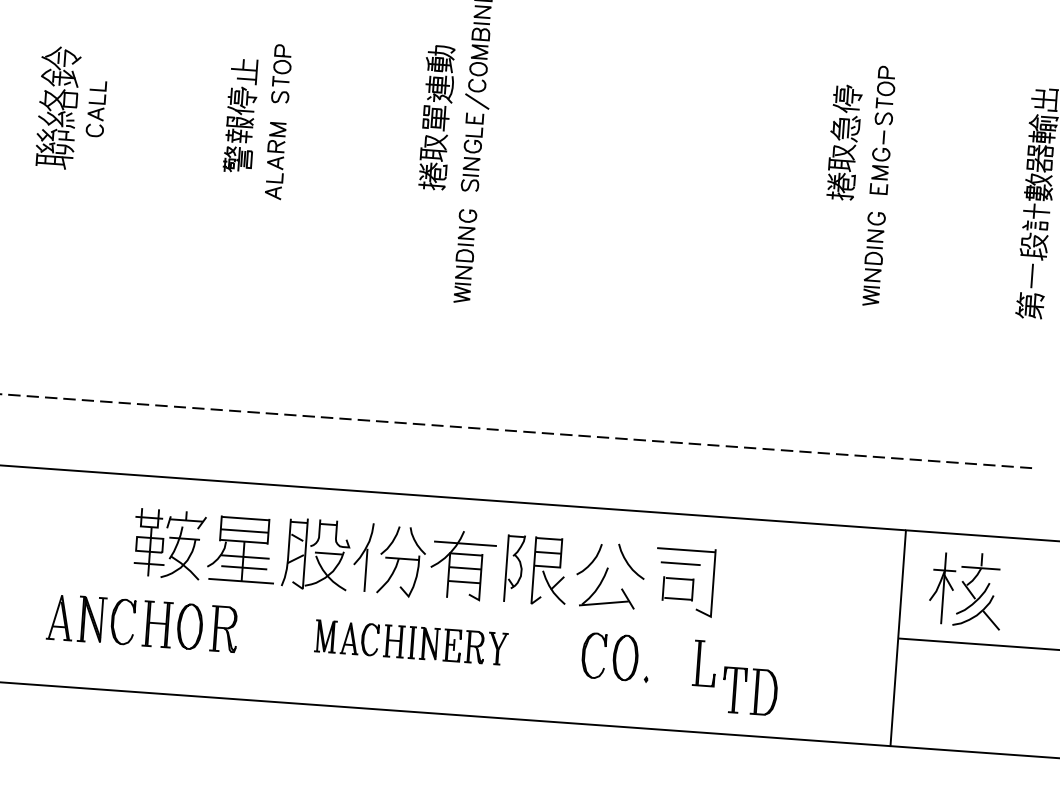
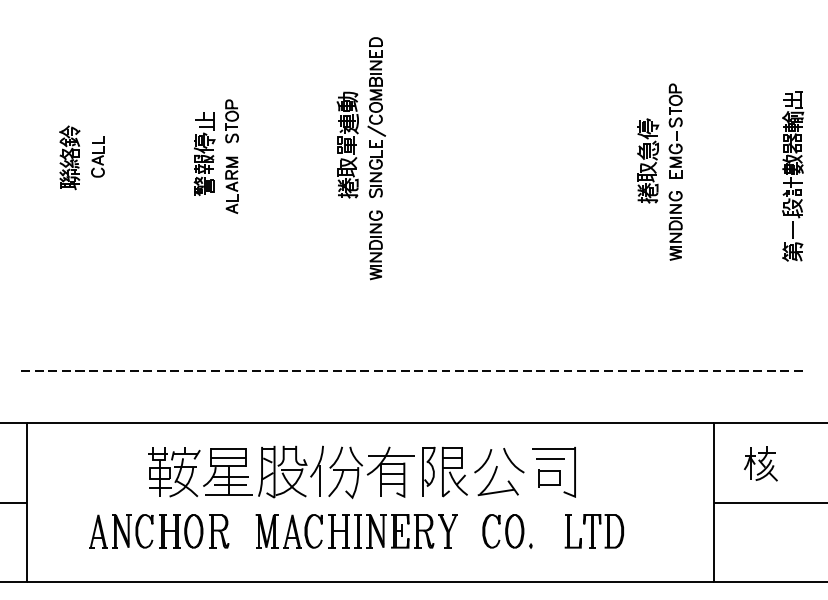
part: (57, 107) -> (69, 157), size x0.71
part: (845, 141) -> (648, 160), moved
part: (965, 589) -> (760, 463), size x0.62
part: (410, 642) -> (356, 531), size x1.43
part: (749, 691) -> (603, 531), moved

